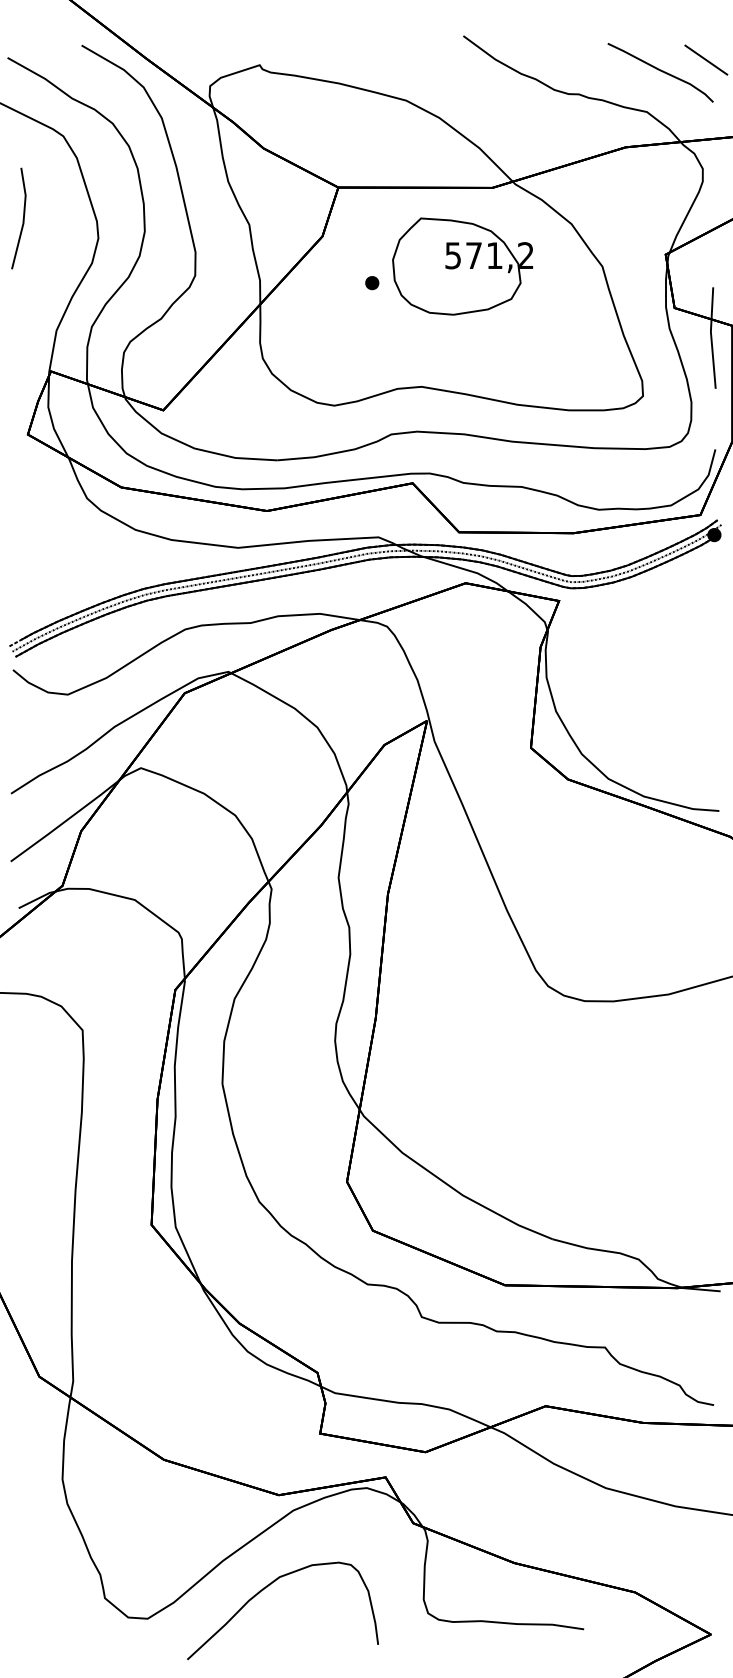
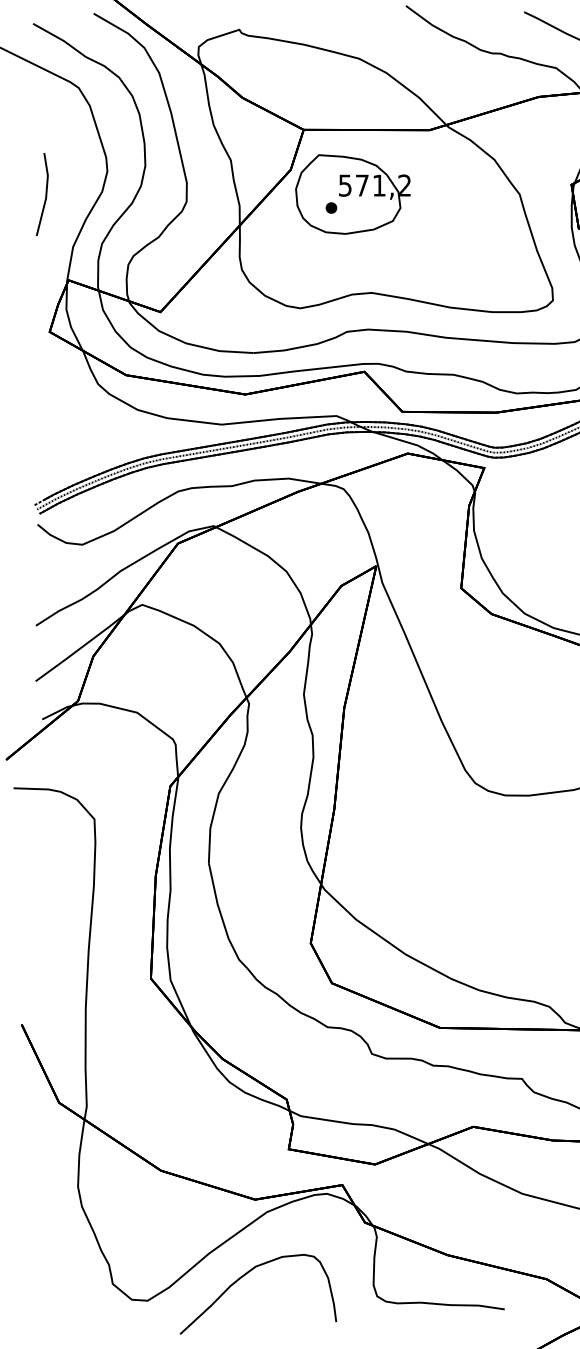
line: (22, 219) -> (45, 195), moved
part: (462, 266) -> (352, 194), moved

